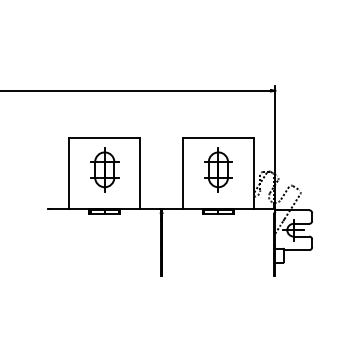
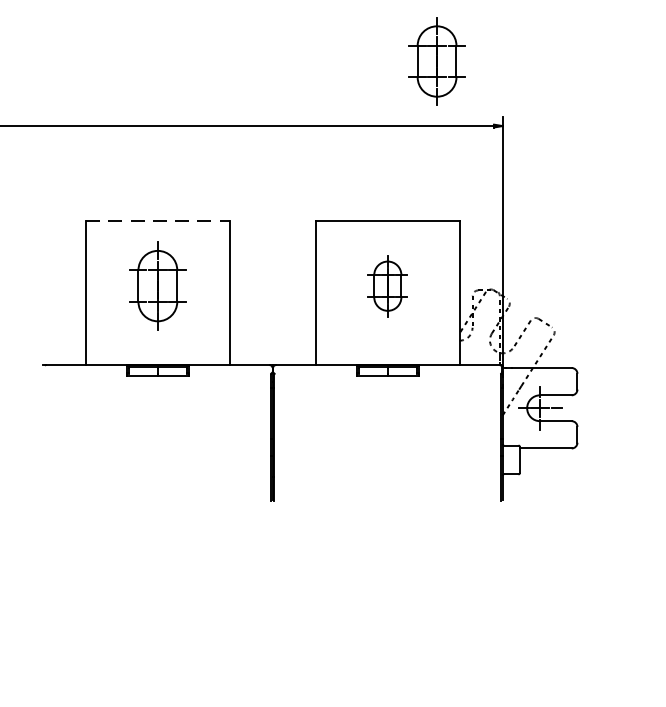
part: (242, 58) -> (436, 60), added
line: (104, 137) -> (157, 220), solid -> dashed
part: (218, 169) -> (387, 285), size x0.7

